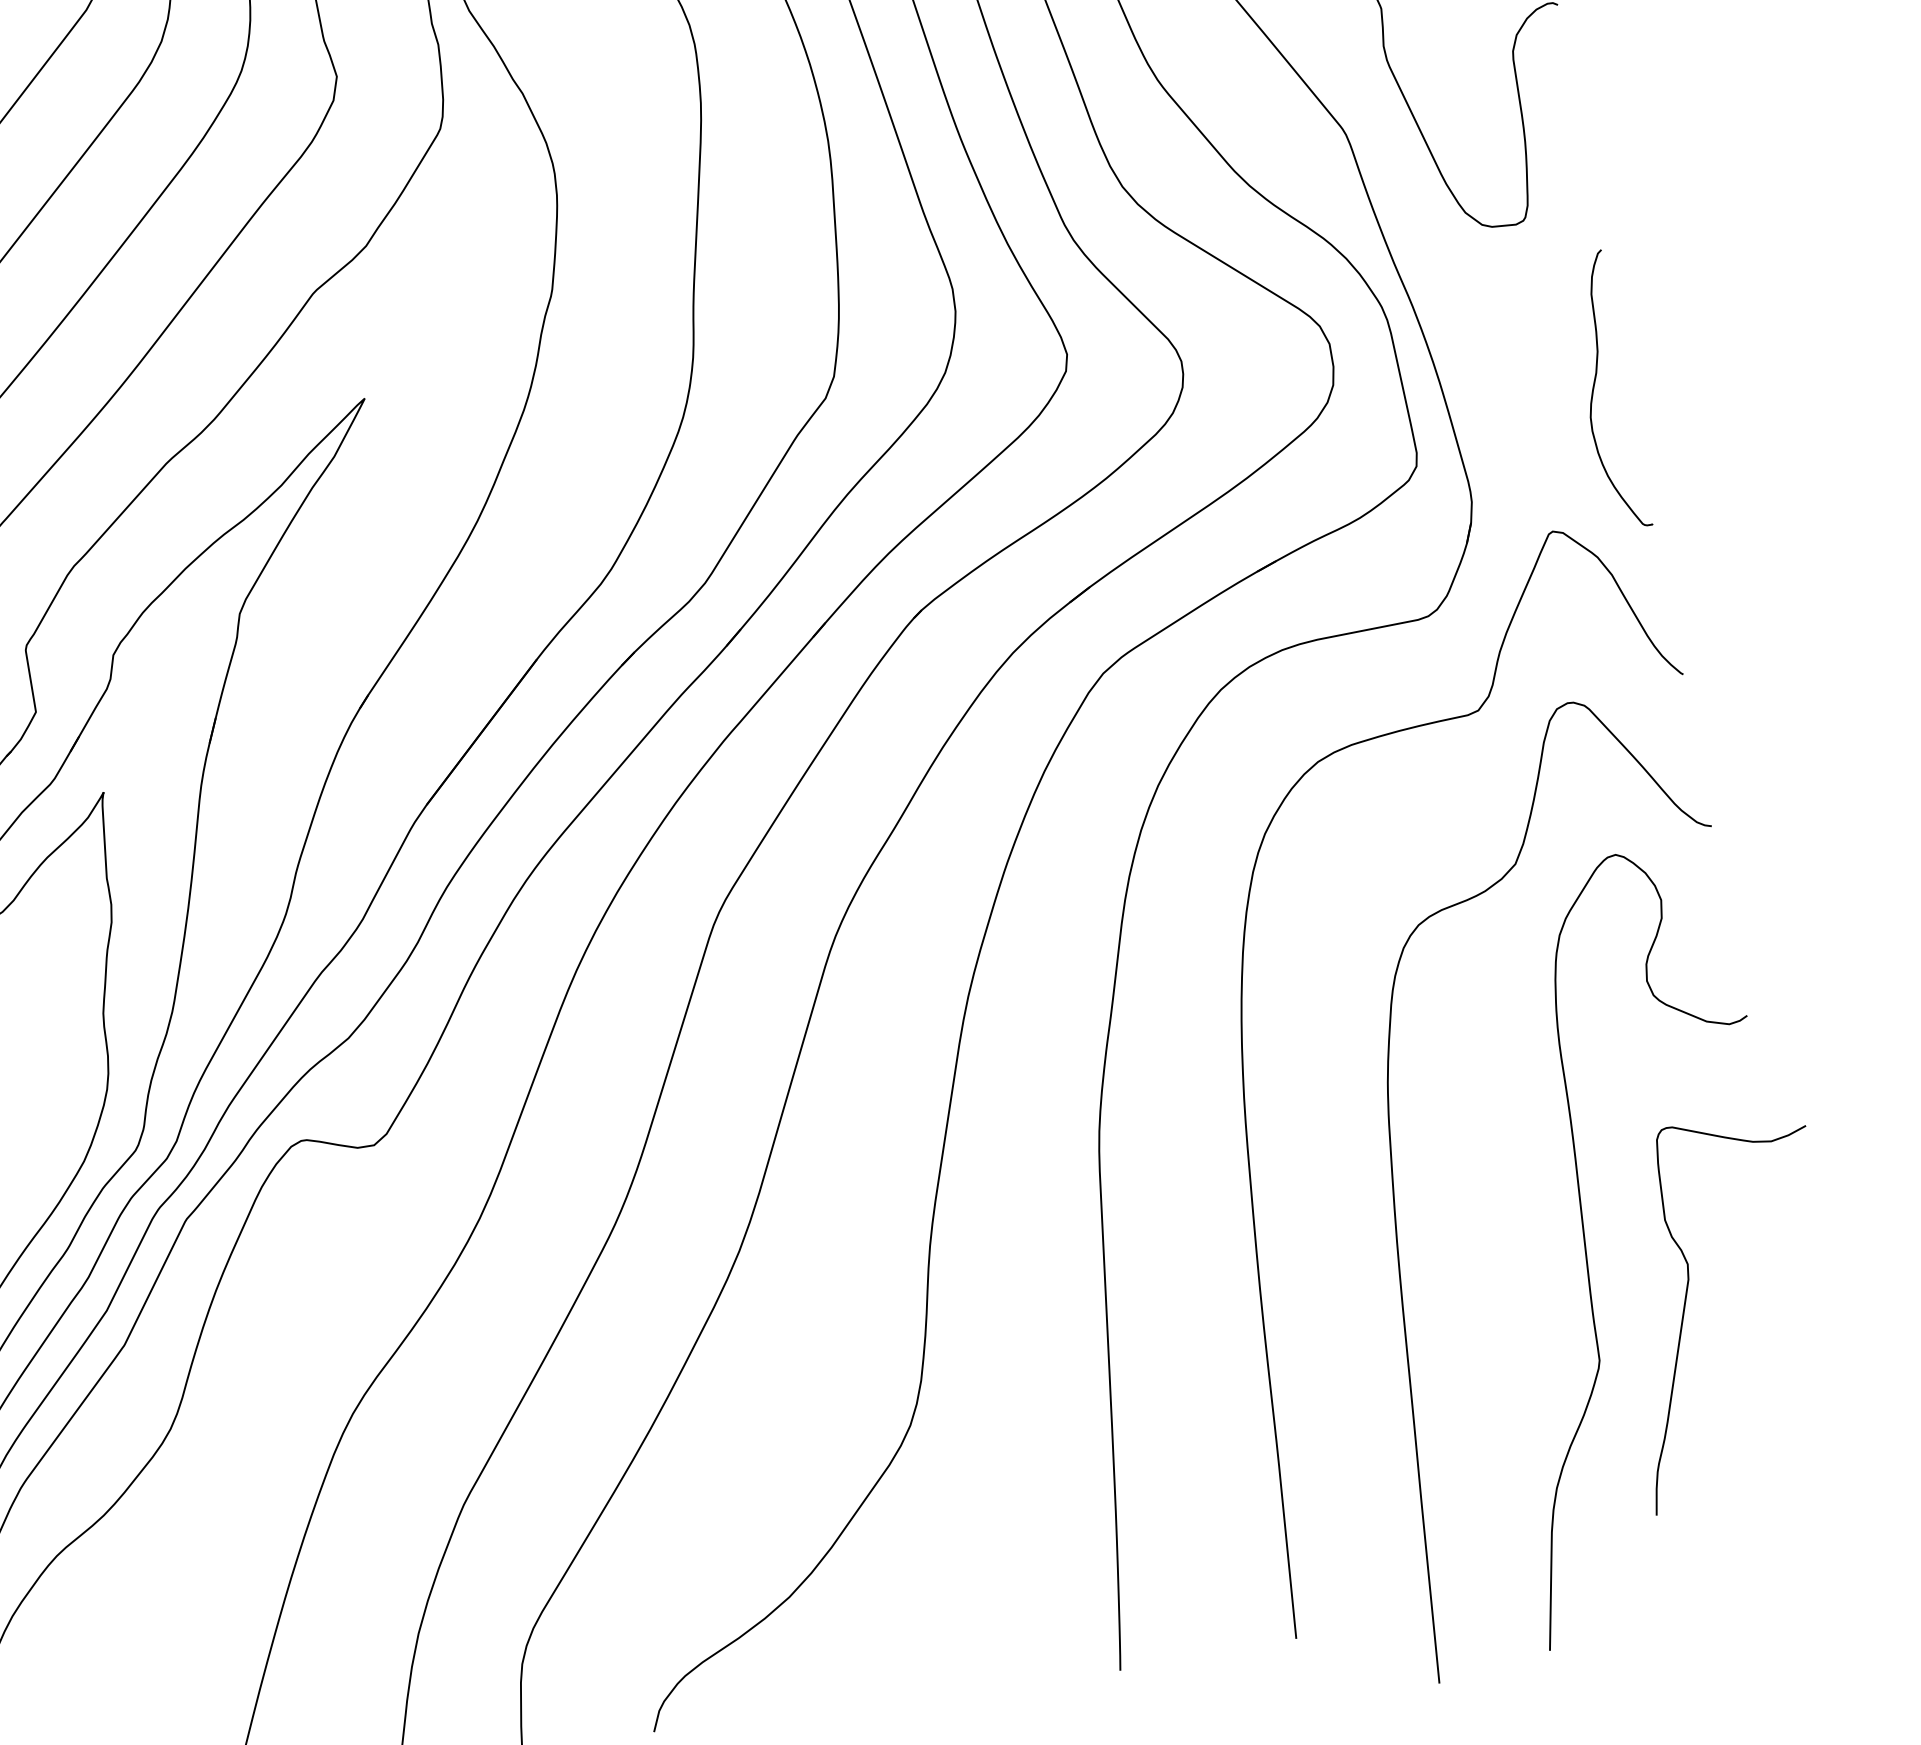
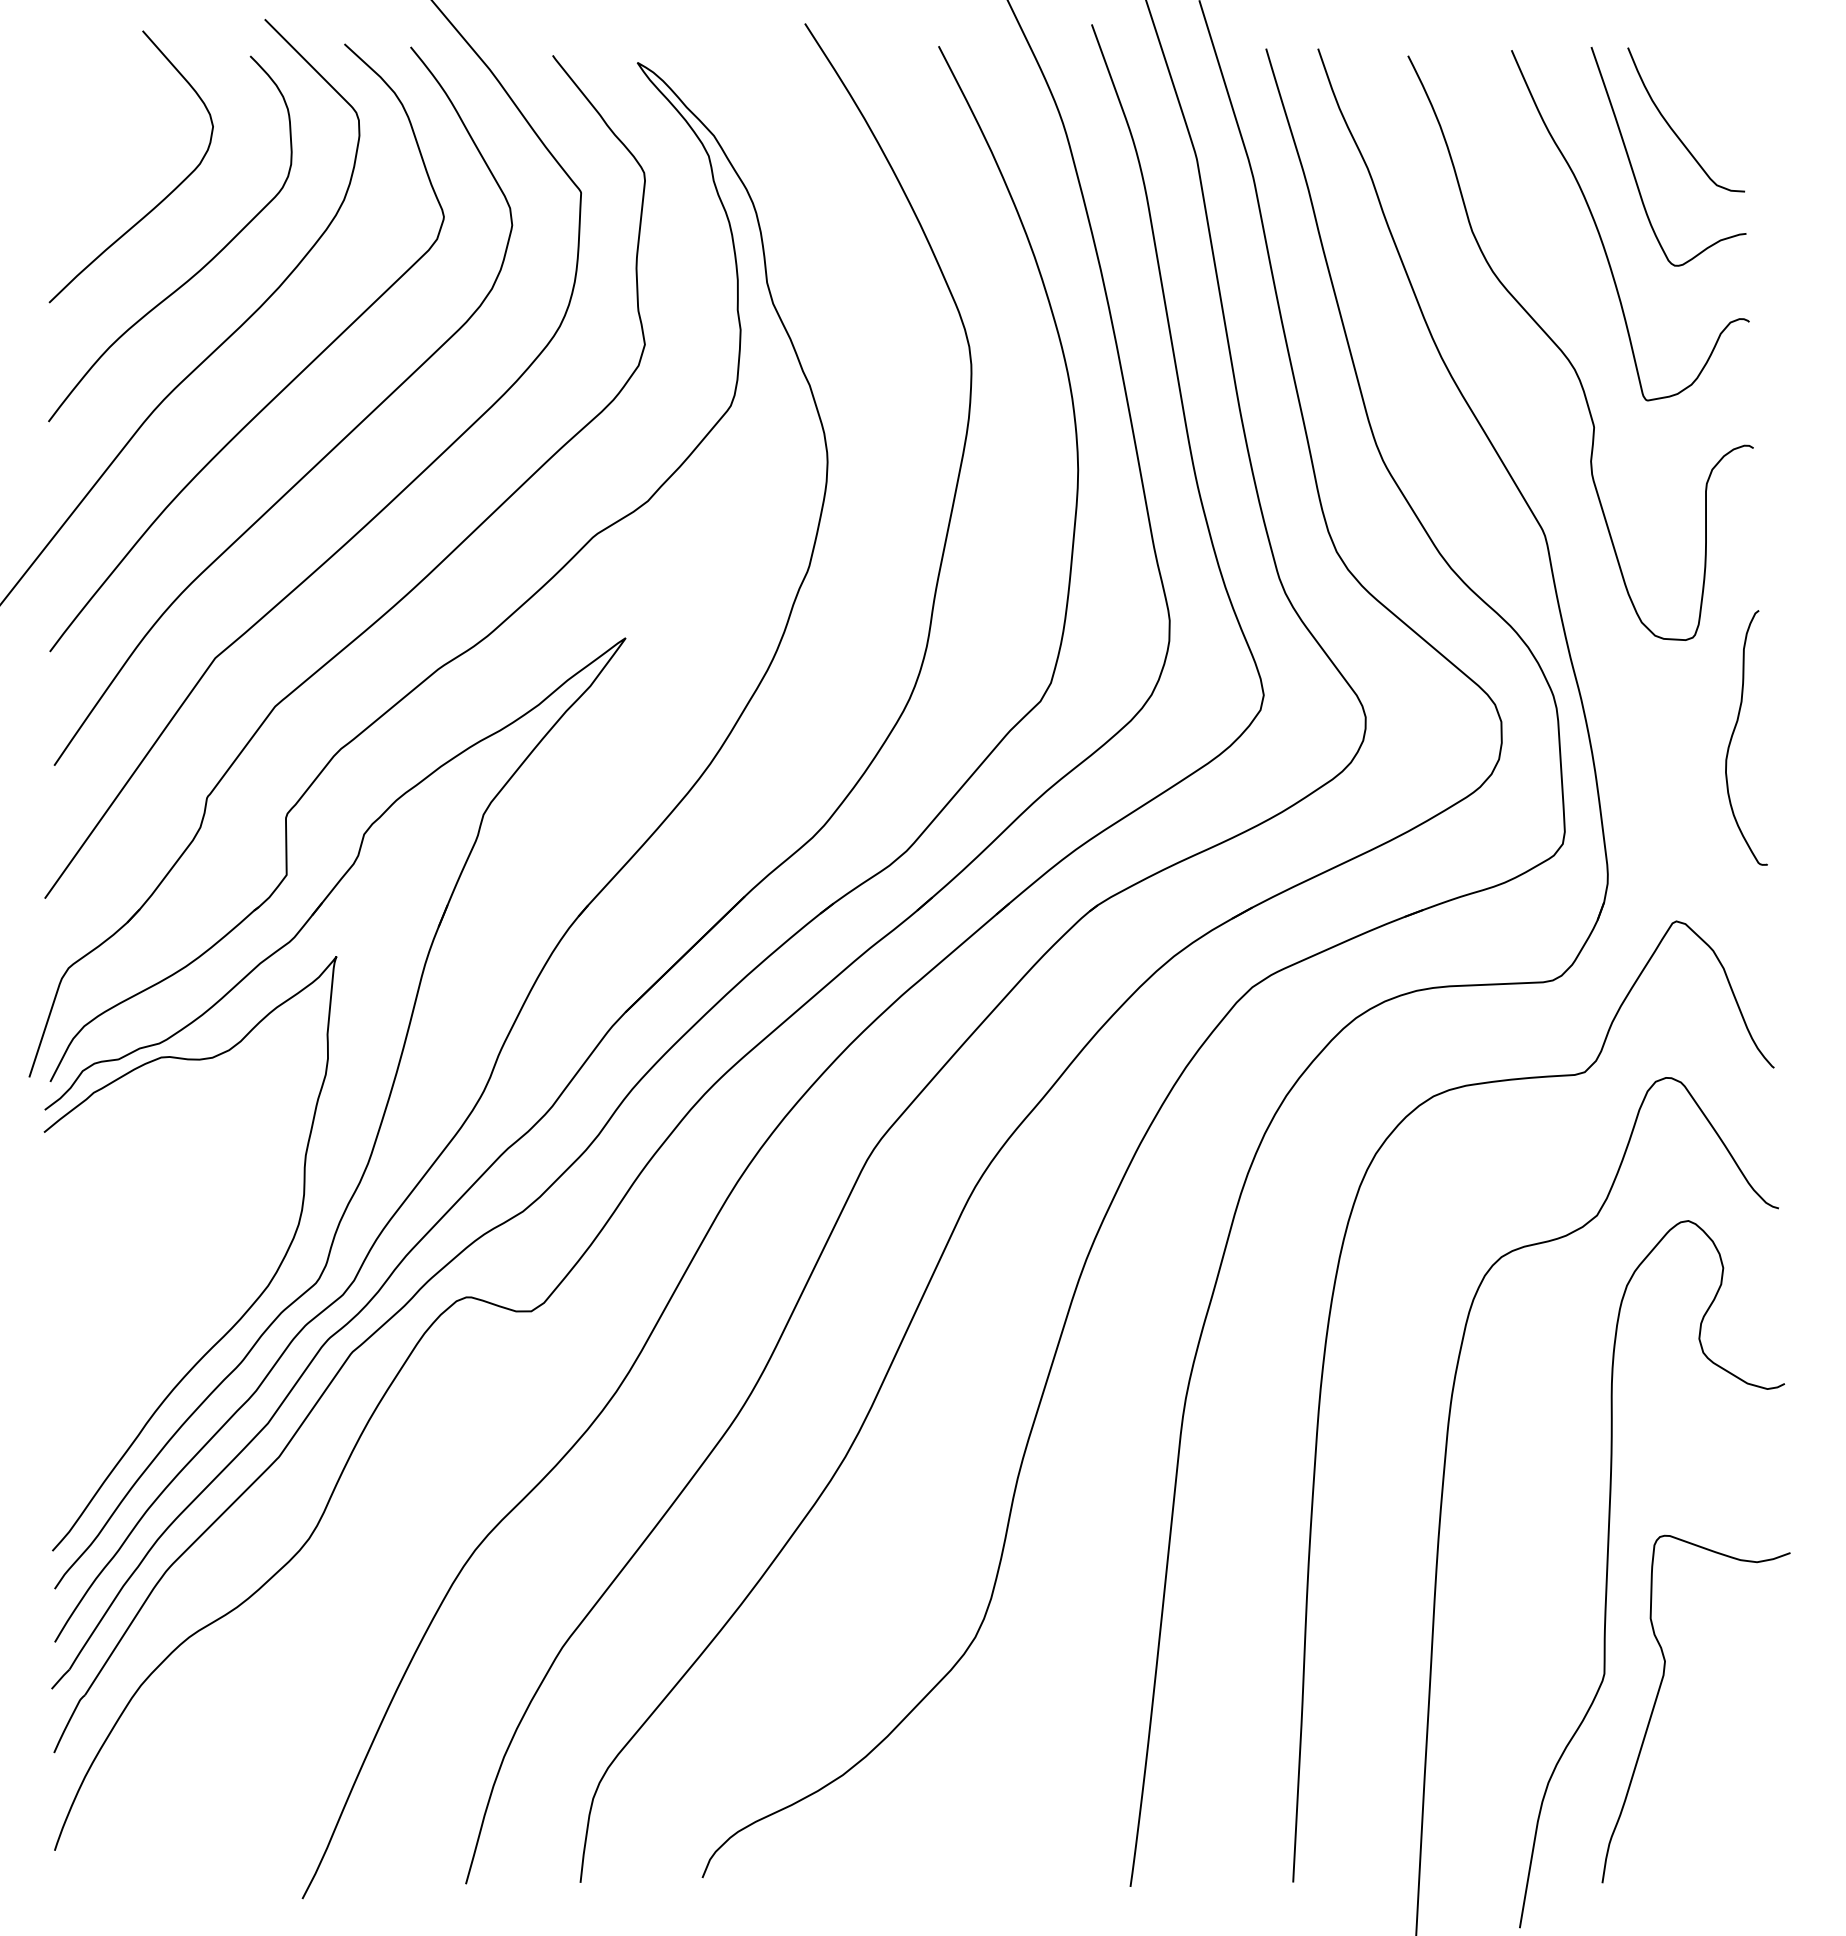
curve: (1595, 386) -> (1734, 732), moved
curve: (1685, 1306) -> (1657, 1699), moved

